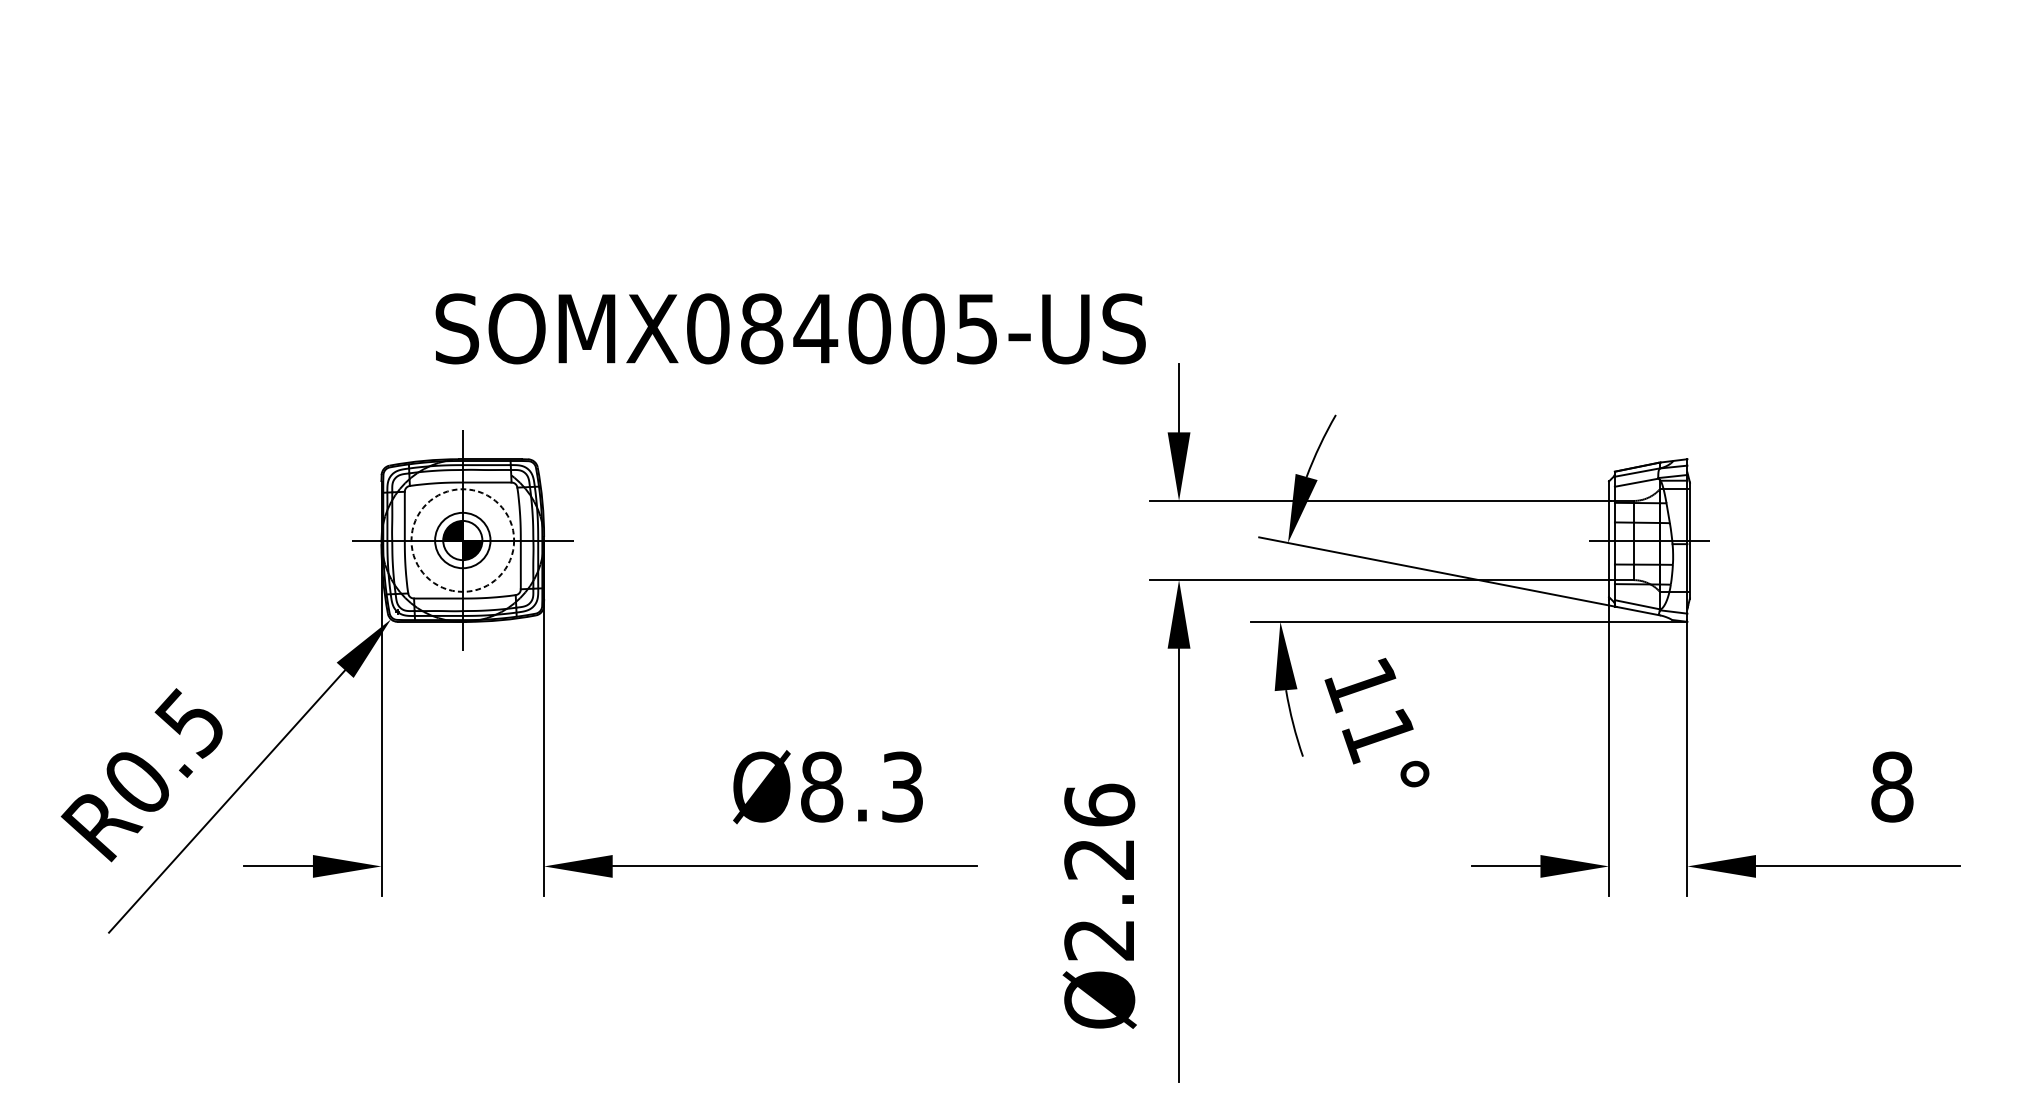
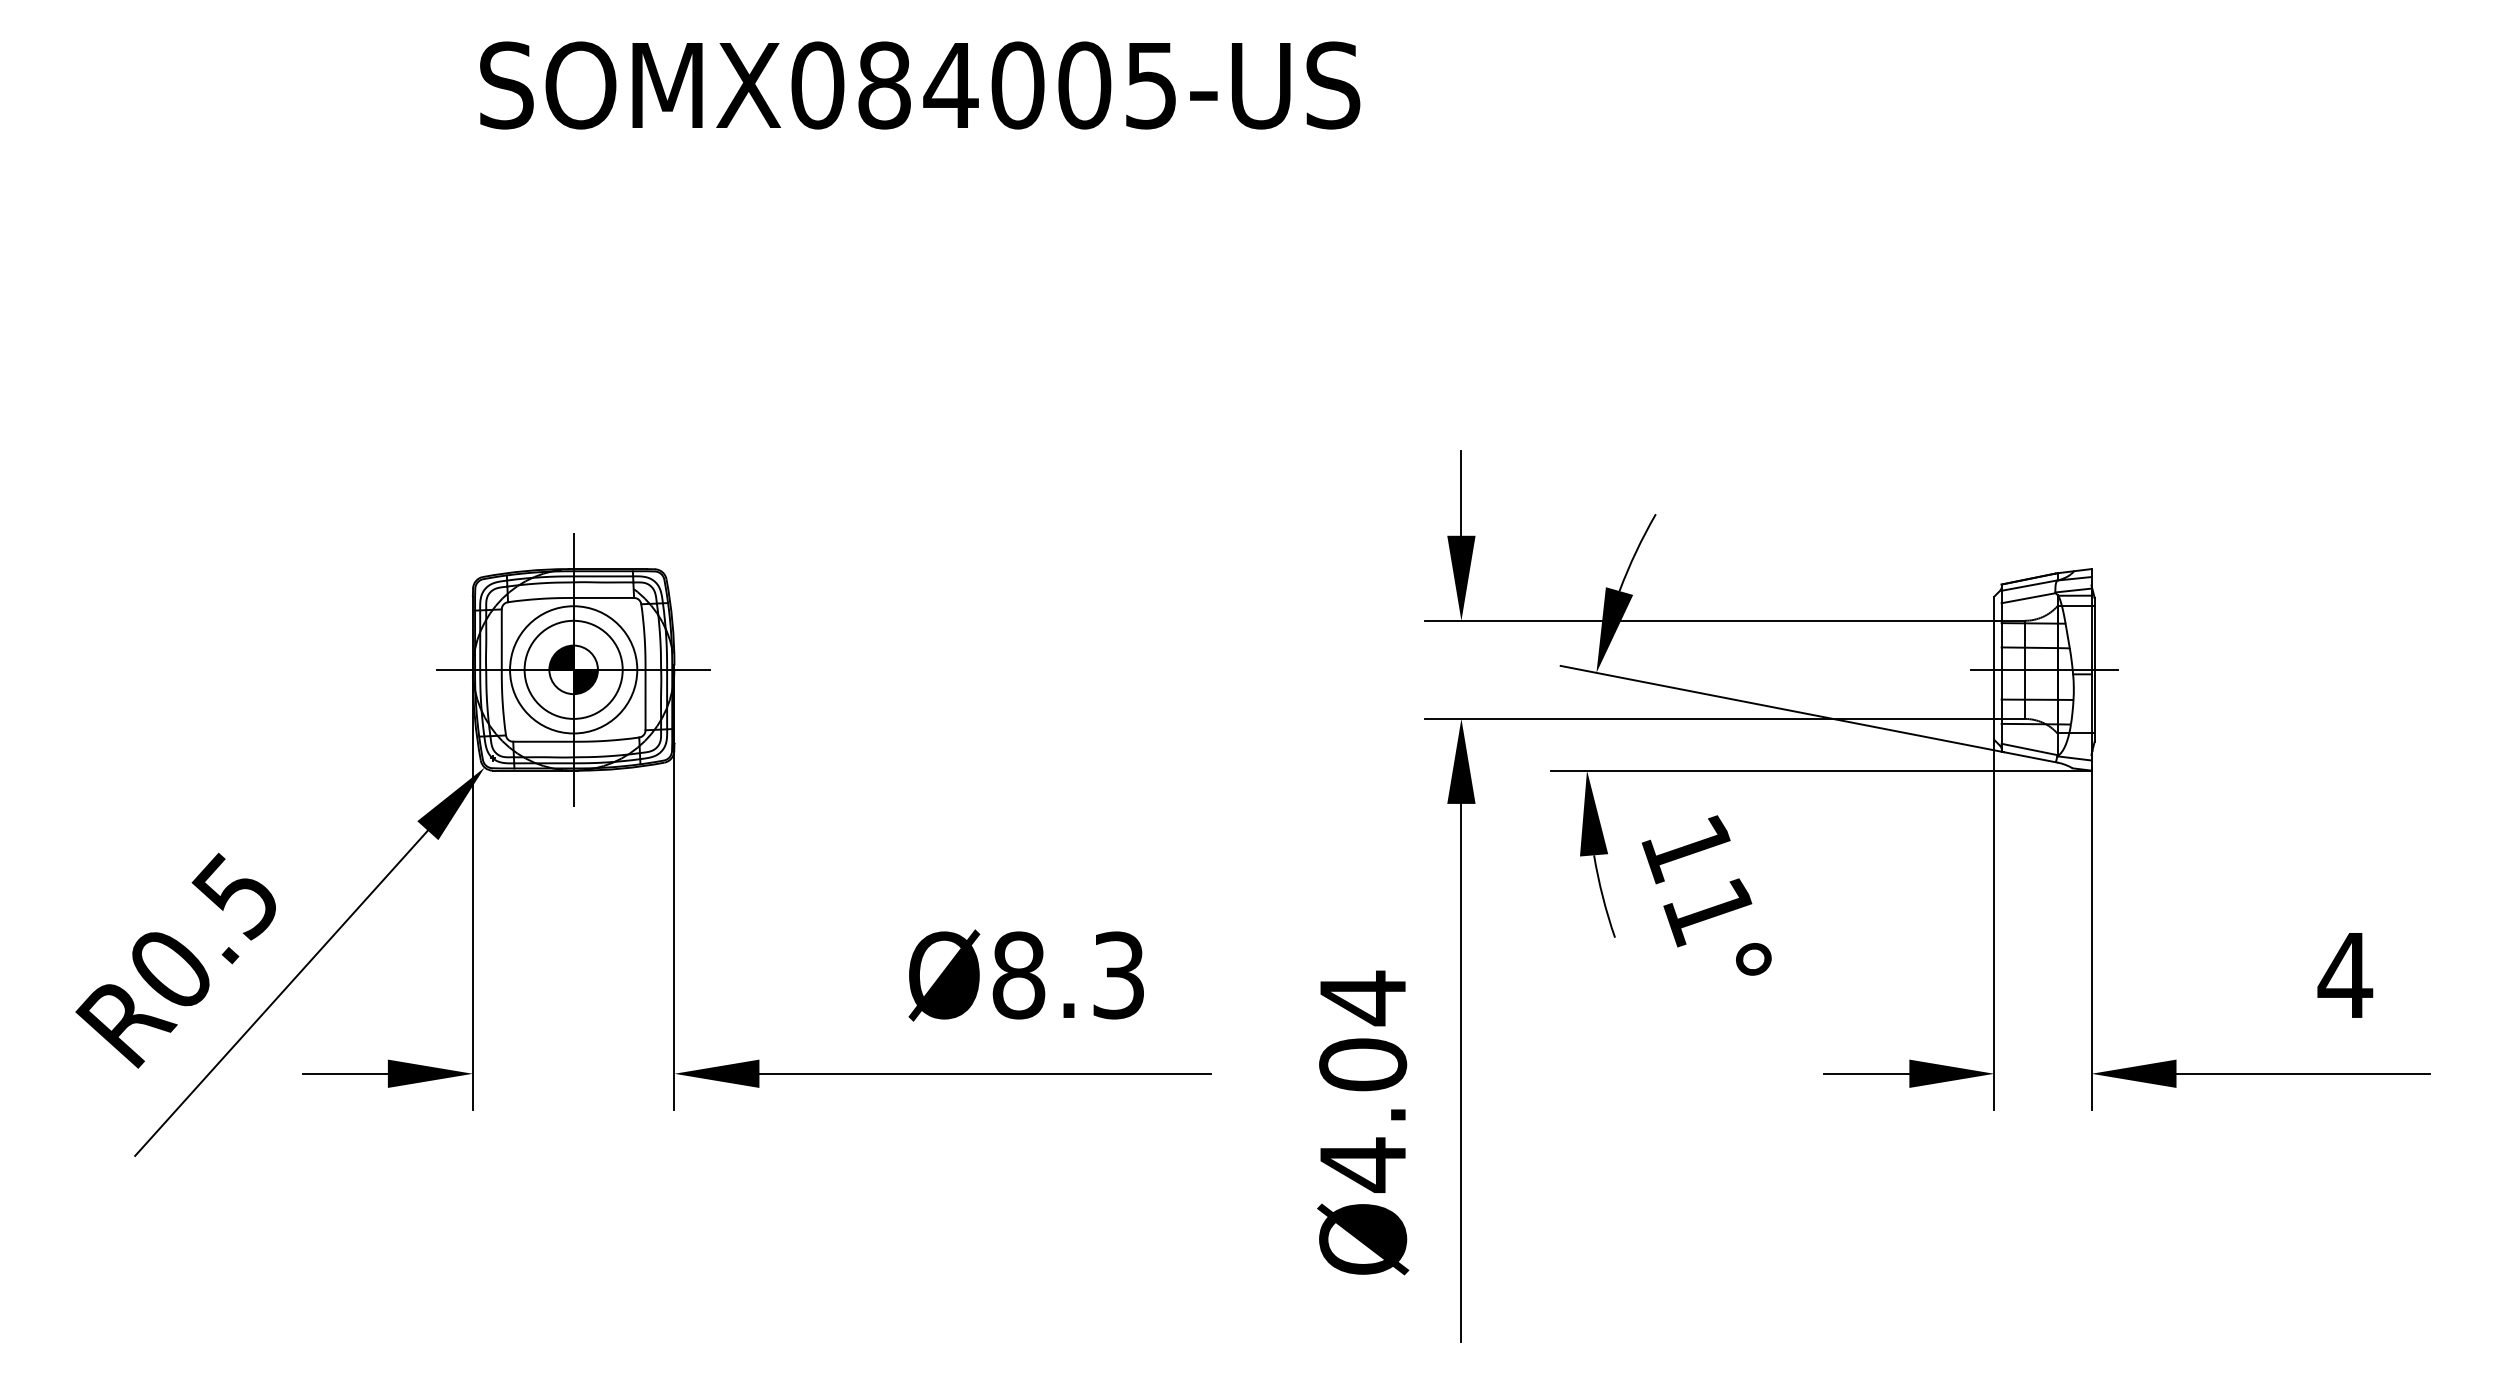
text: (791, 328) -> (920, 85), moved
circle: (462, 540) -> (573, 669), dashed -> solid
circle: (462, 540) -> (573, 669), size x1.43
text: (1892, 787) -> (2345, 975), 8 -> 4
text: (1100, 872) -> (1363, 1081), Ø2.26 -> Ø4.04

